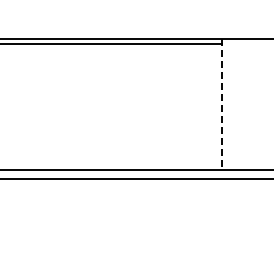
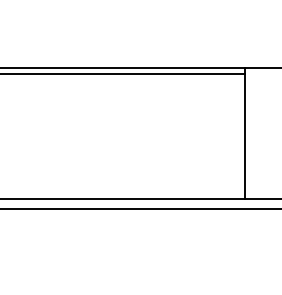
line: (221, 104) -> (245, 134), dashed -> solid

